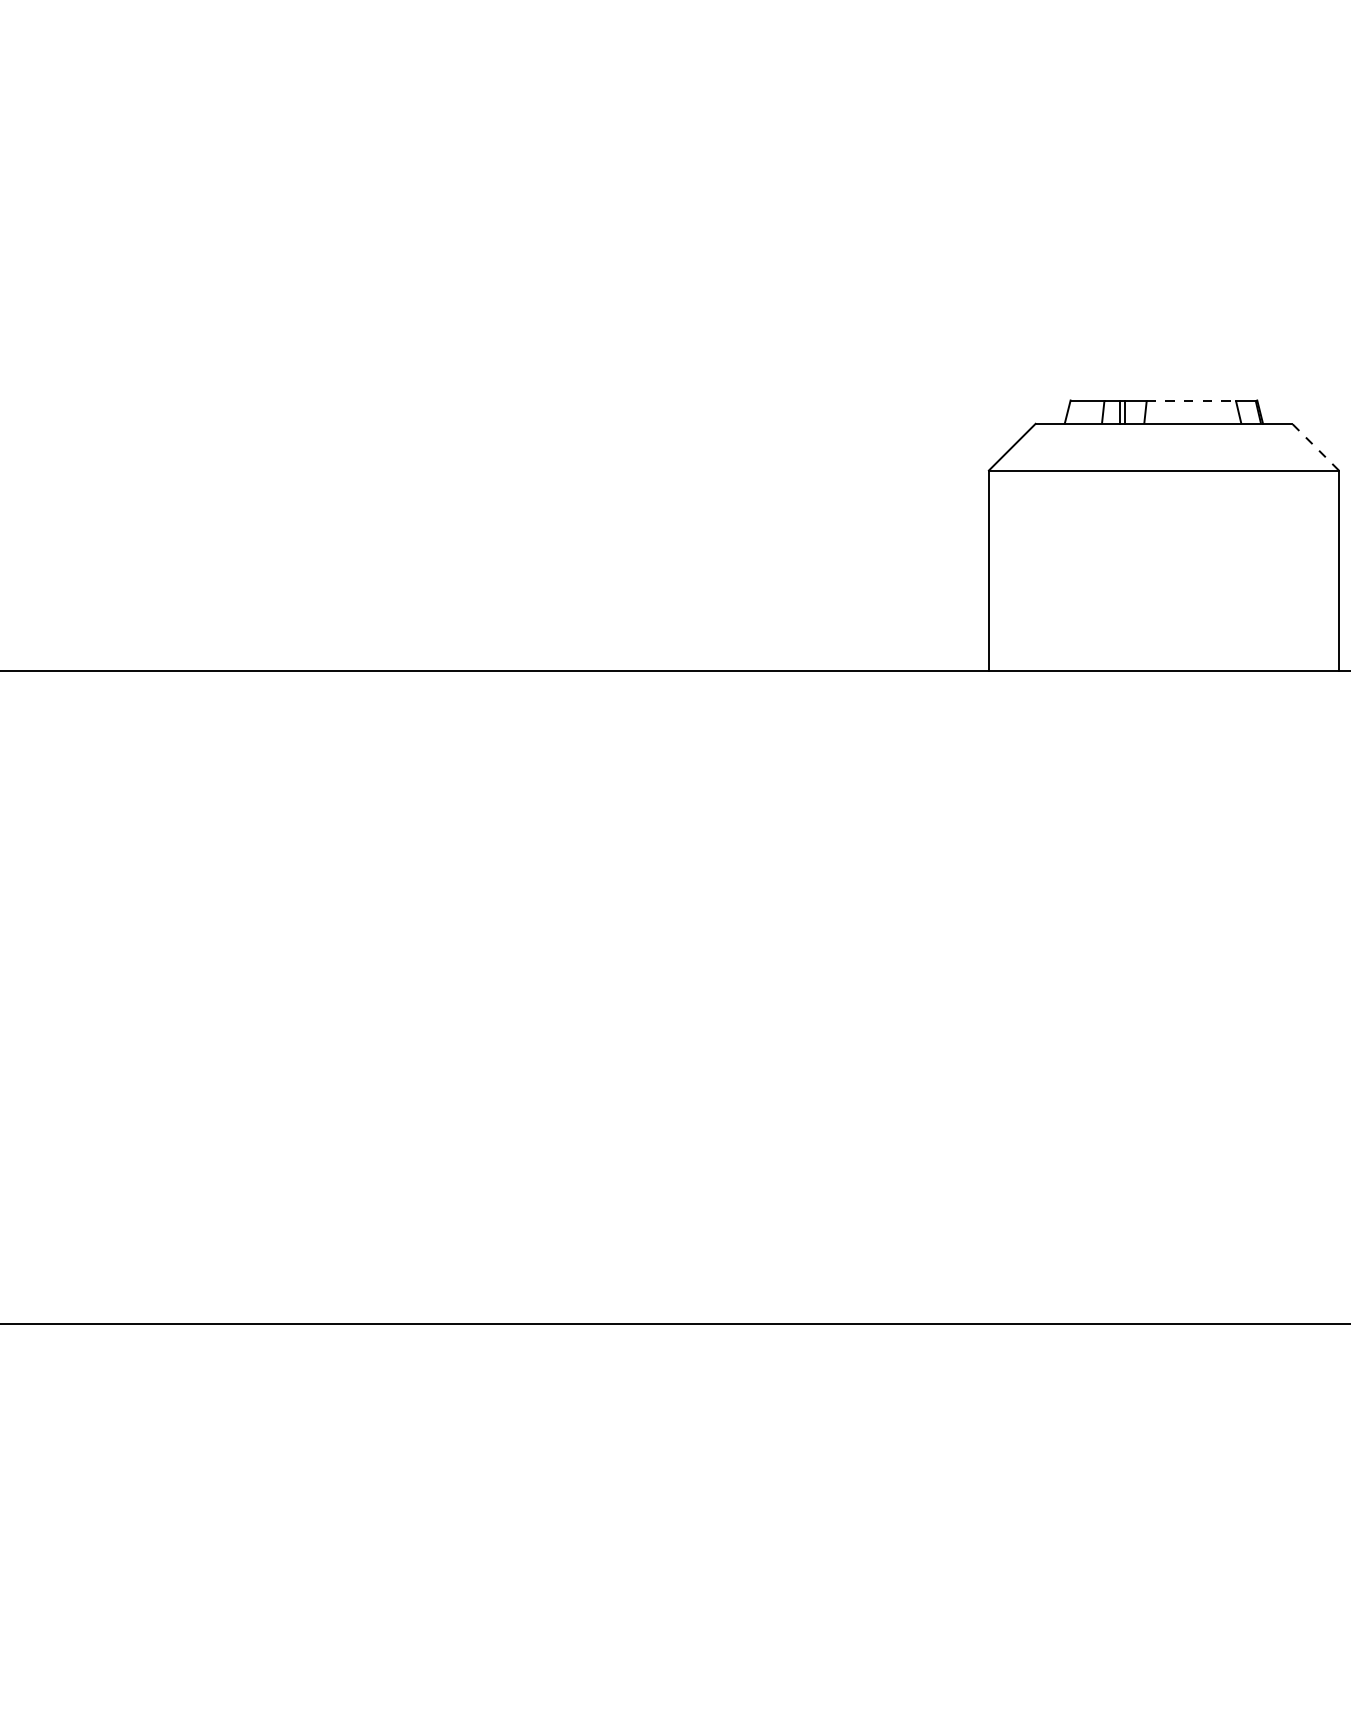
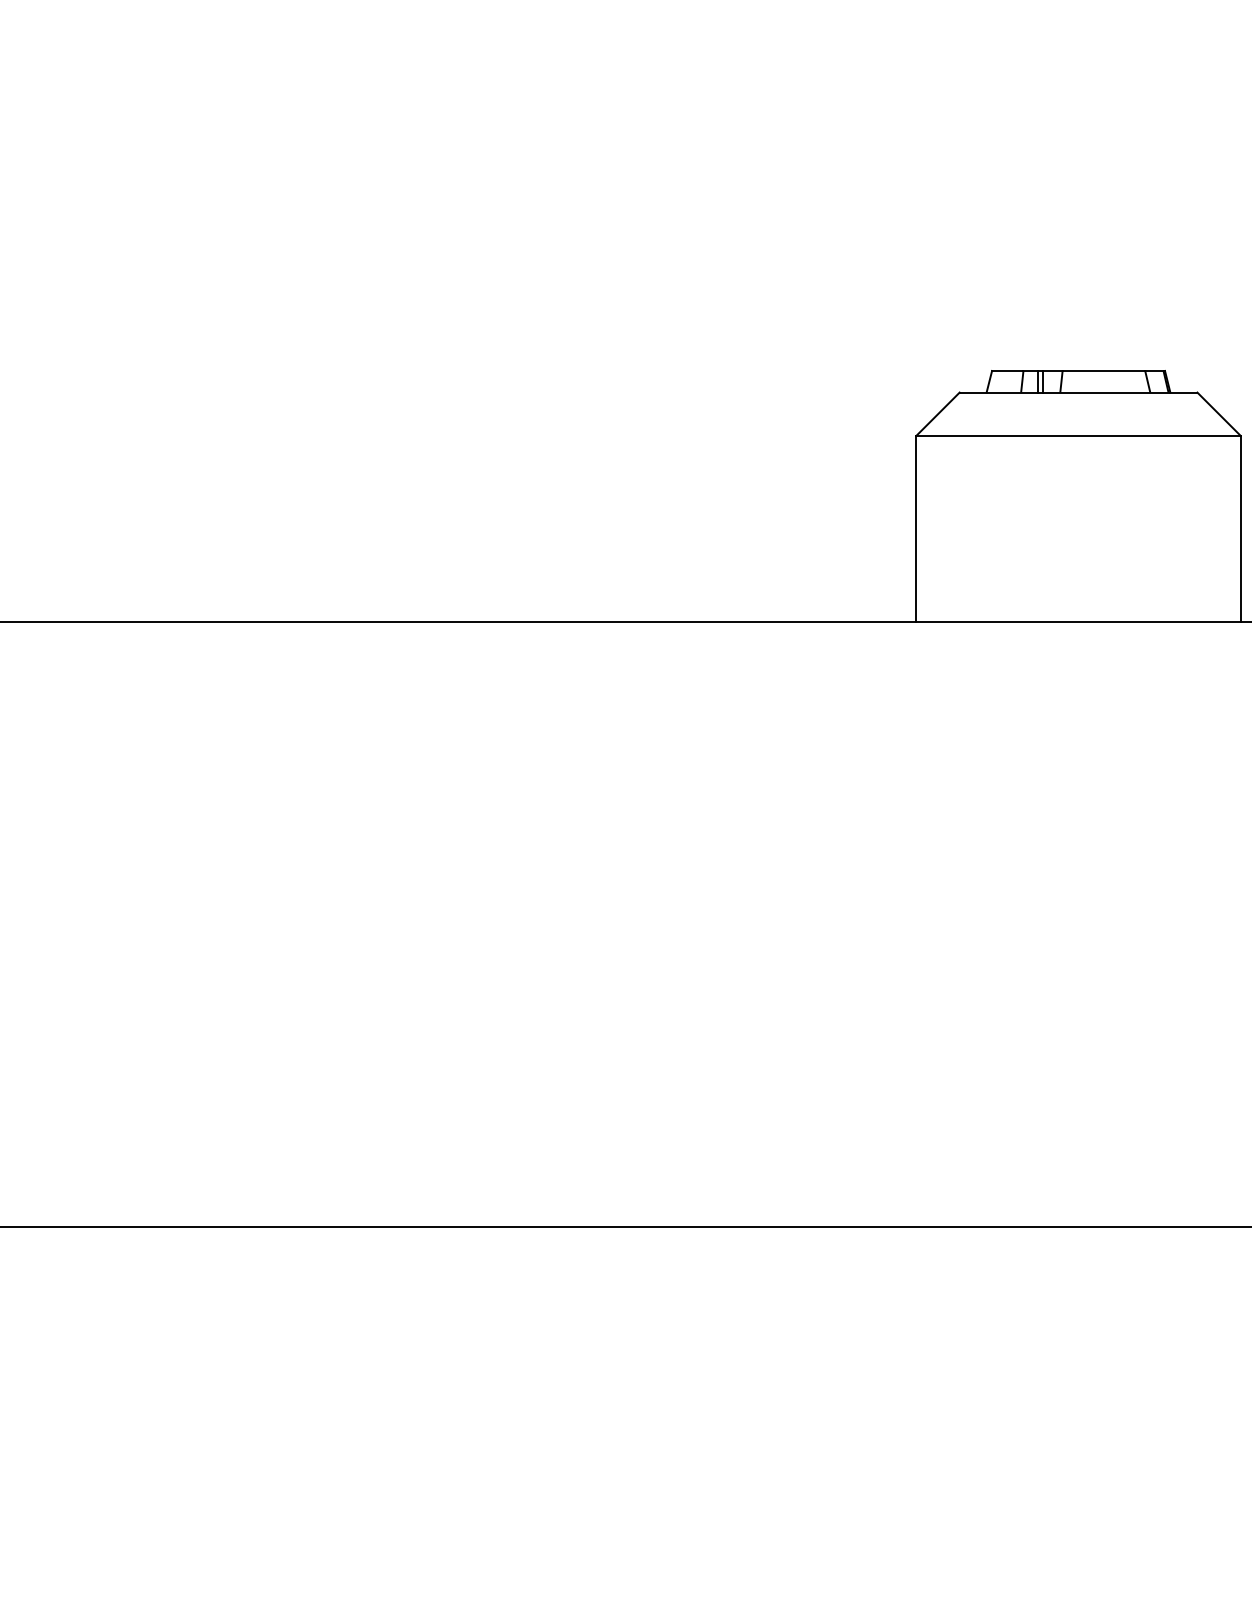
line: (1191, 400) -> (1104, 370), dashed -> solid
line: (1315, 447) -> (1218, 414), dashed -> solid

